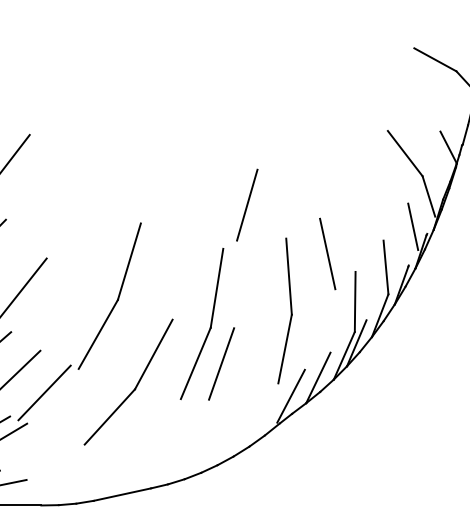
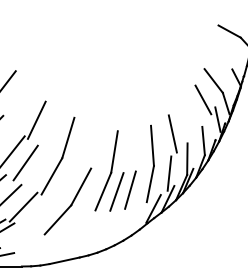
line: (385, 188) -> (203, 99), added
line: (247, 203) -> (130, 189), moved
line: (69, 226) -> (36, 119), added
line: (48, 308) -> (25, 162), added
line: (321, 329) -> (169, 173), added

